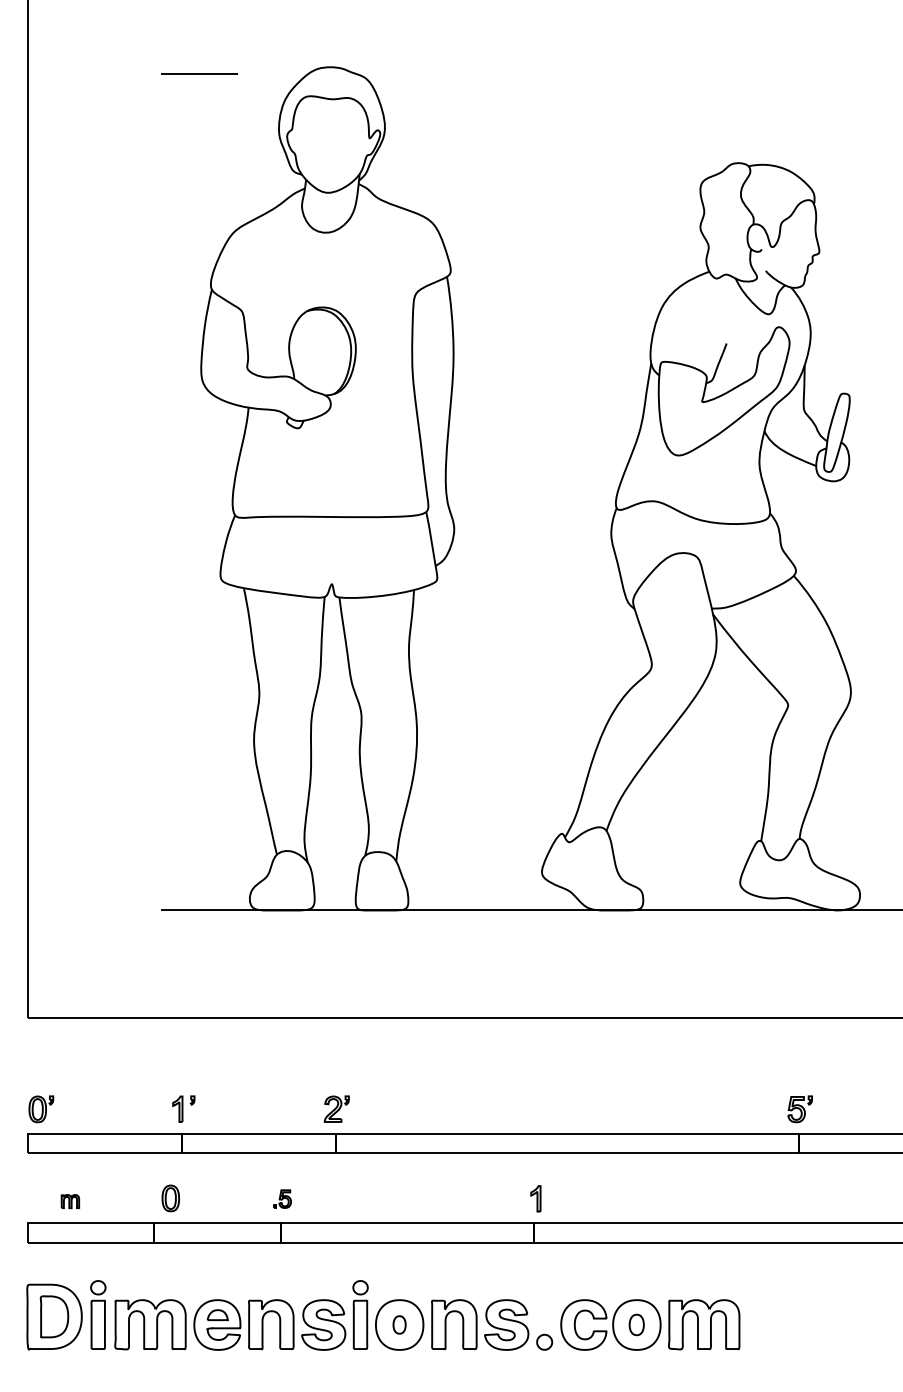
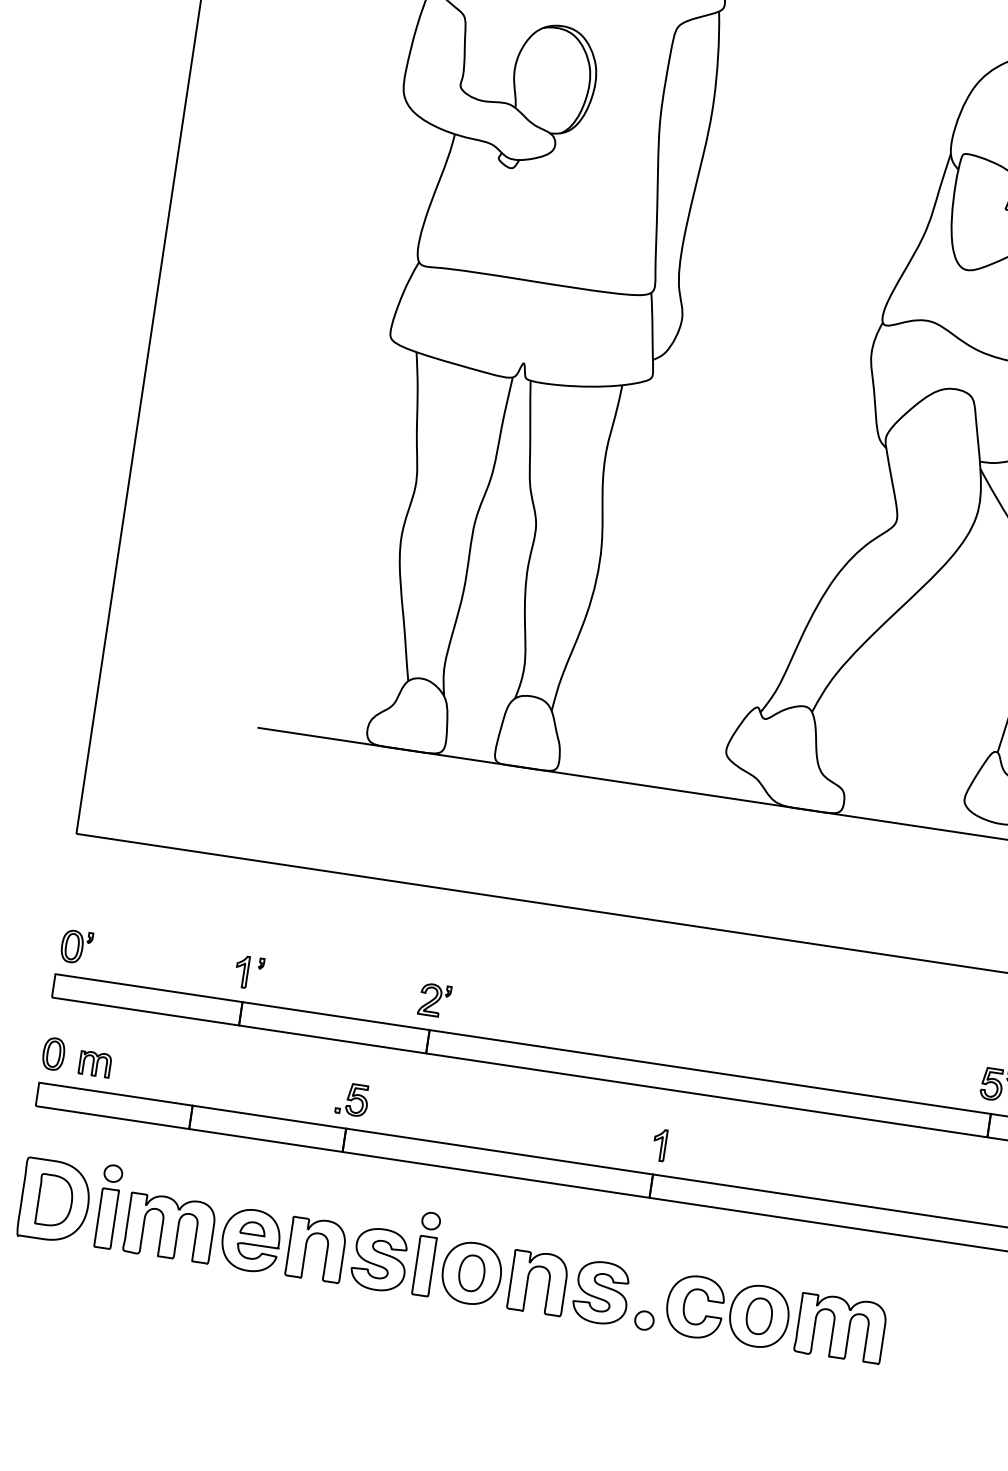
part: (170, 1198) -> (53, 1054), moved
part: (282, 1198) -> (352, 1098), size x1.43
part: (70, 1201) -> (95, 1064), size x1.43
part: (399, 1324) -> (471, 1272), size x1.67
part: (636, 1324) -> (758, 1315), size x1.43

